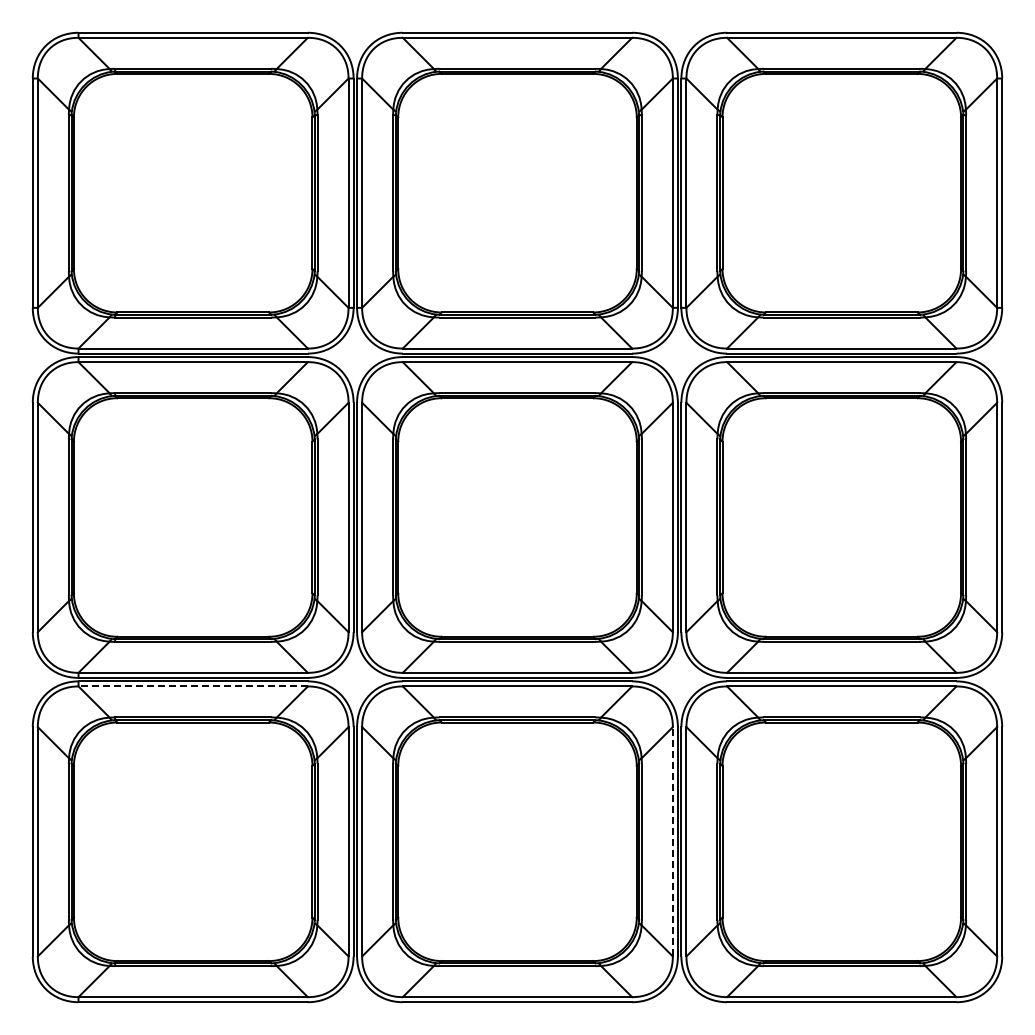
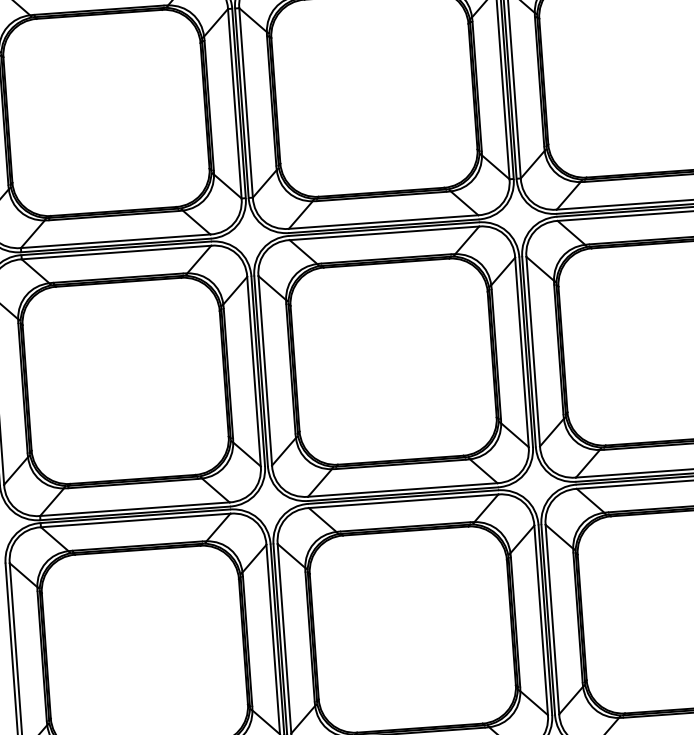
line: (193, 686) -> (135, 520), dashed -> solid
line: (672, 841) -> (540, 620), dashed -> solid

